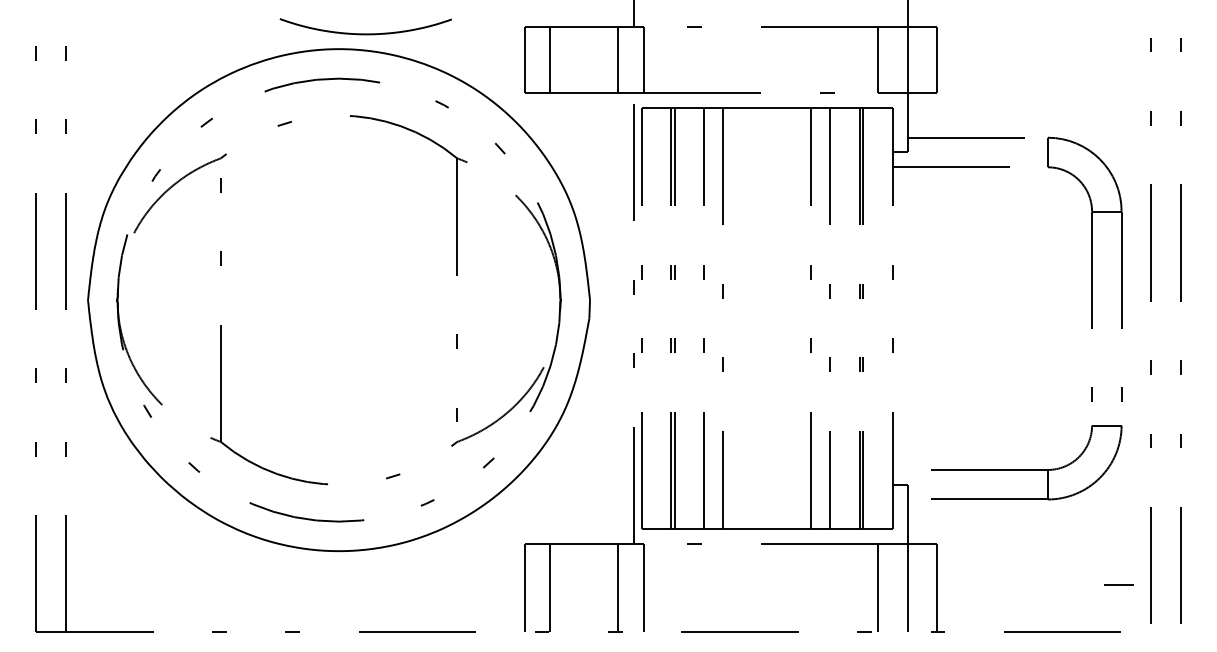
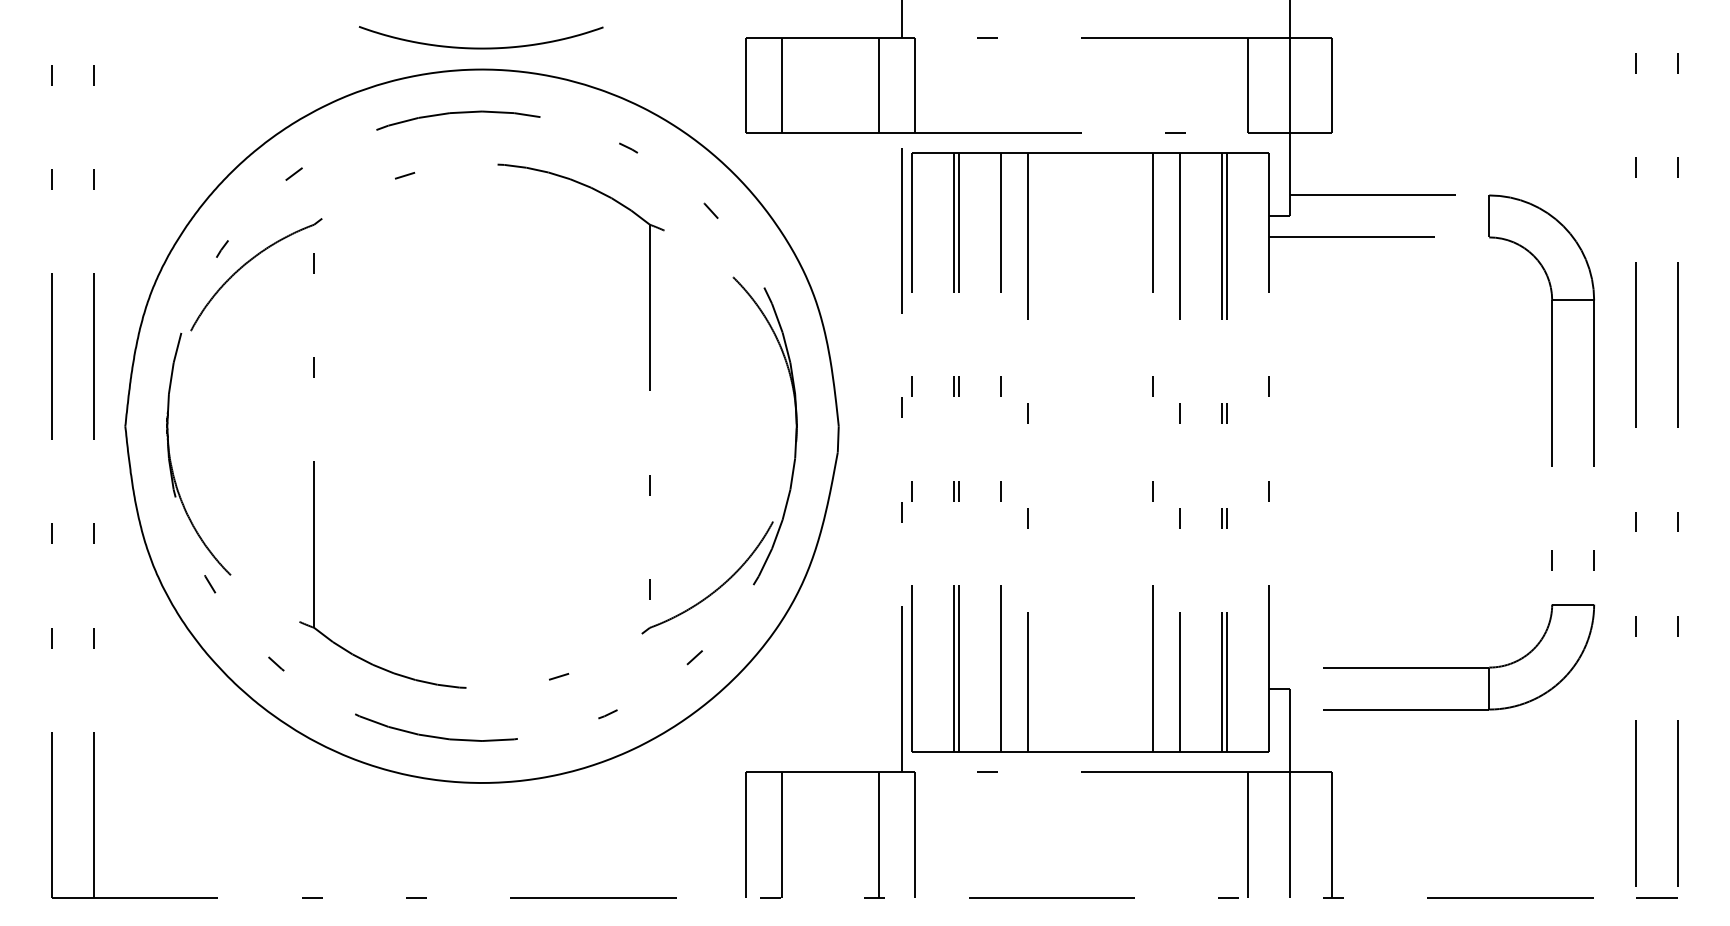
curve: (365, 33) -> (480, 47), moved
line: (1118, 583) -> (1656, 897), moved

